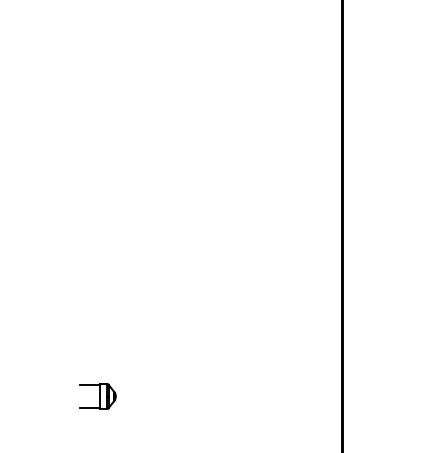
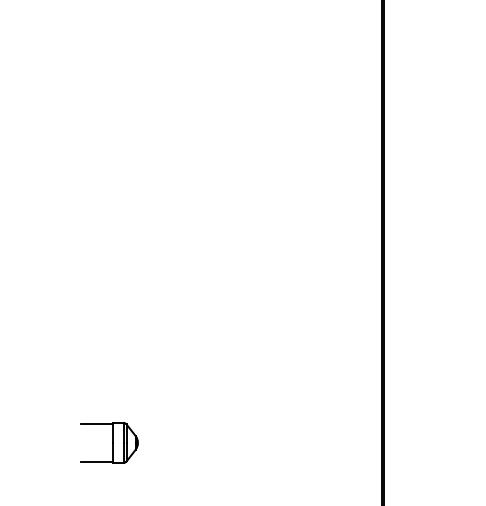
part: (98, 396) -> (109, 442), size x1.43

